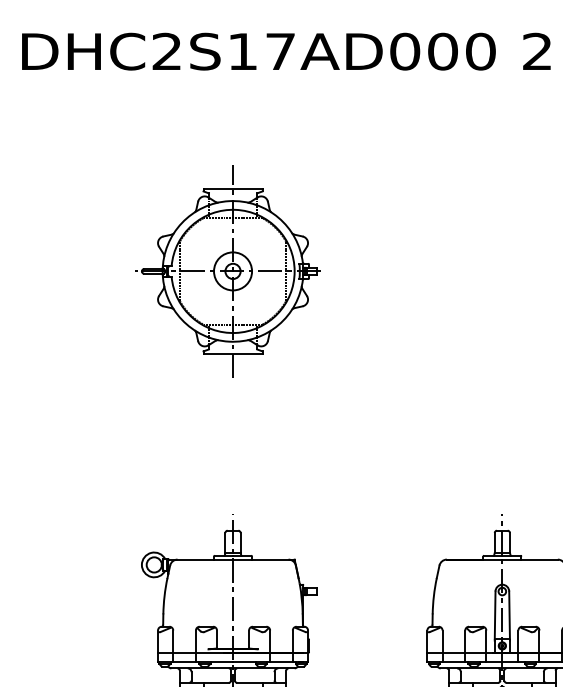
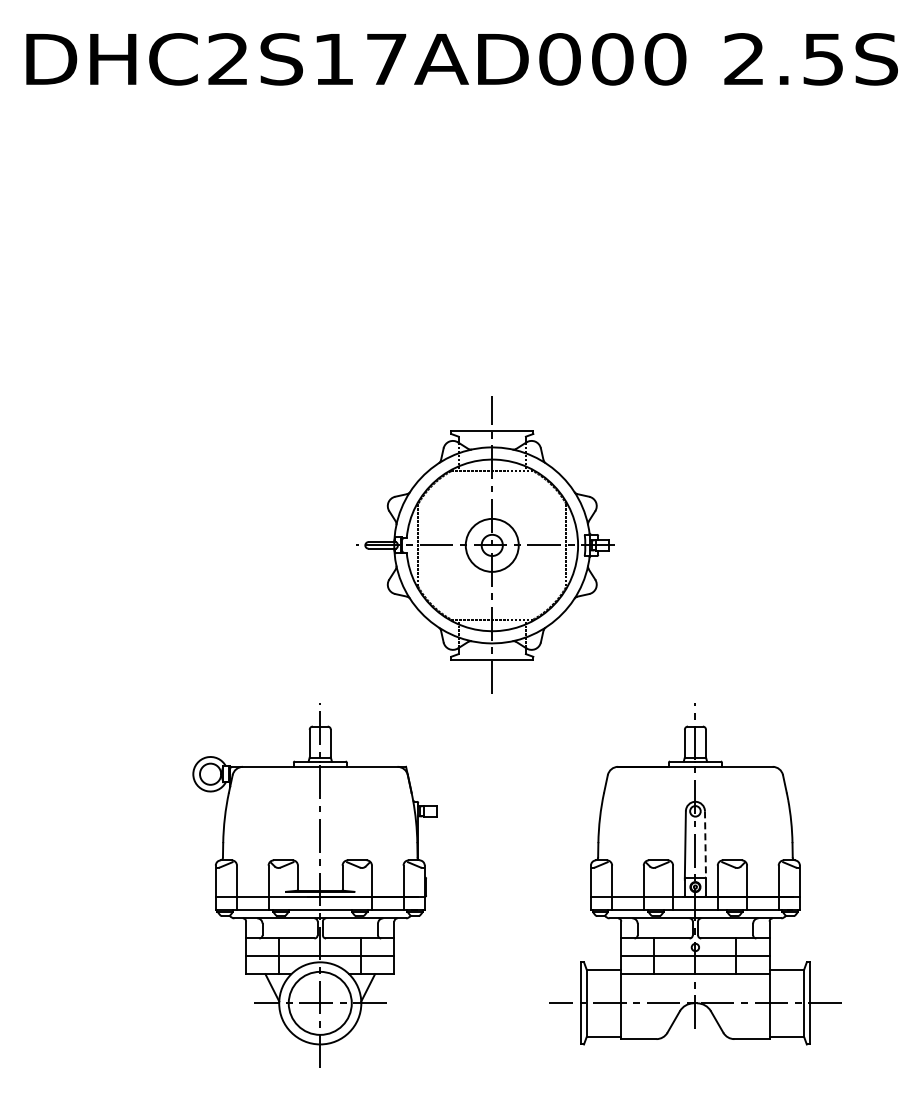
part: (228, 270) -> (485, 544), moved
line: (509, 616) -> (705, 845), solid -> dashed

